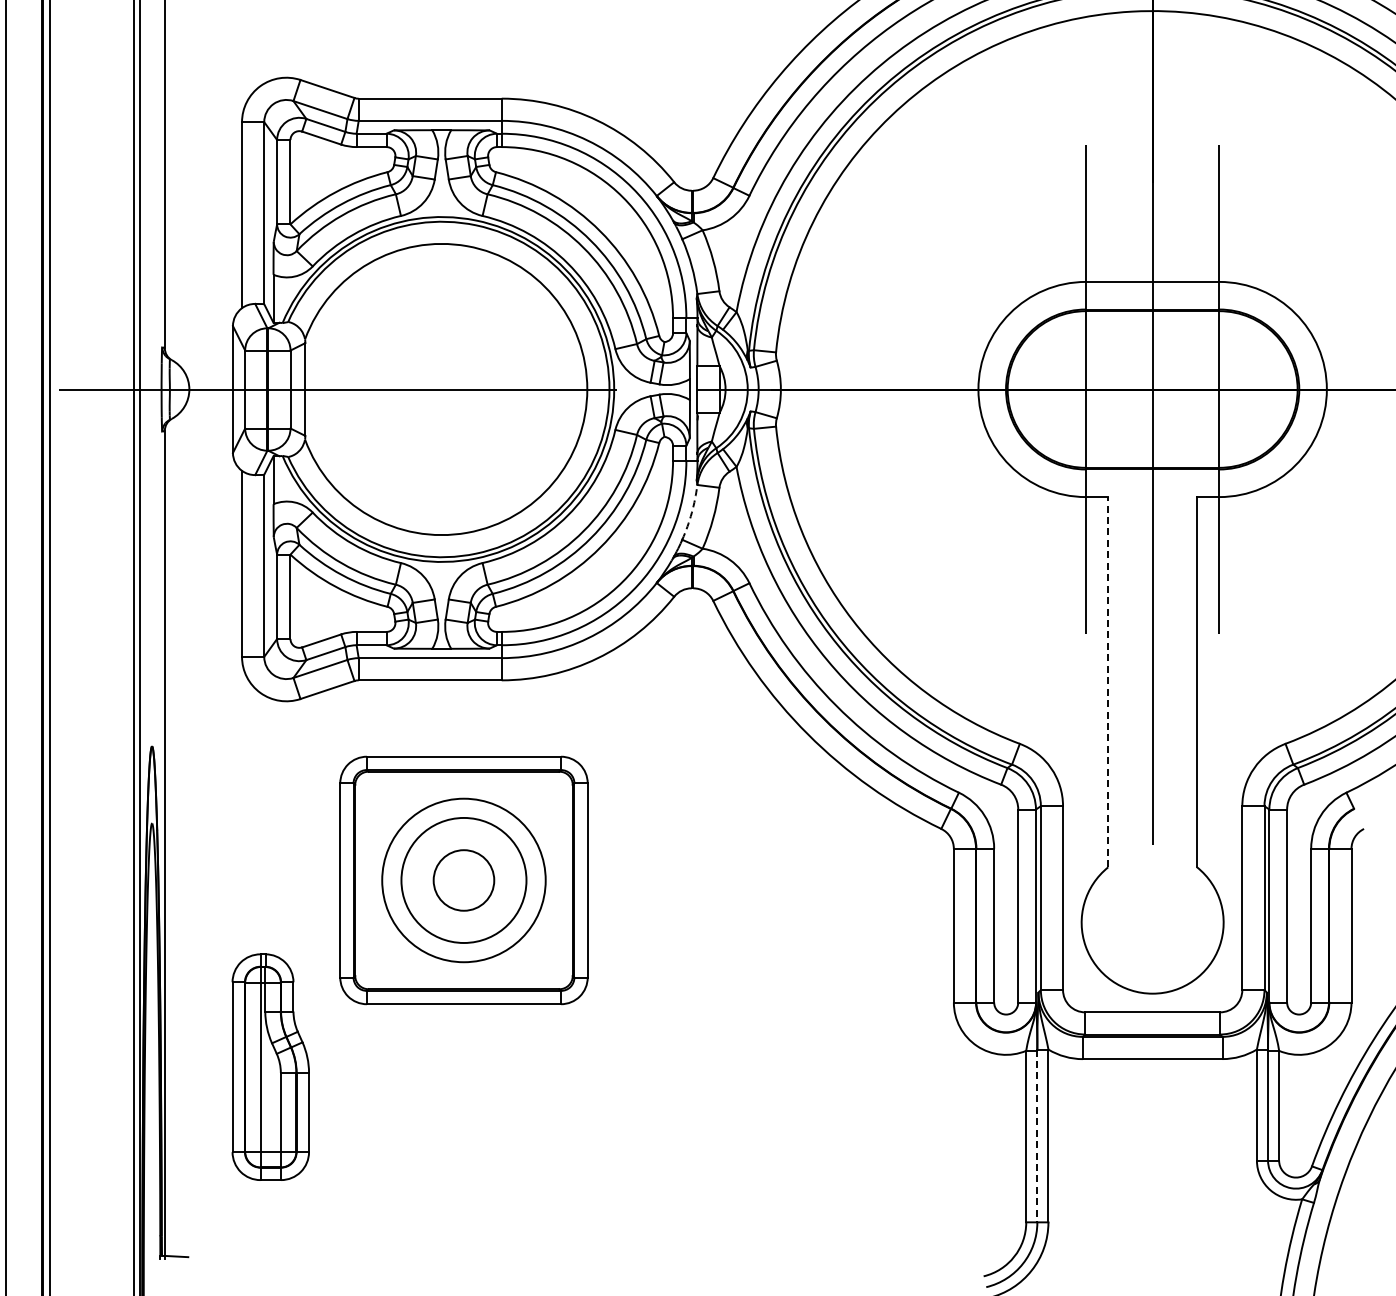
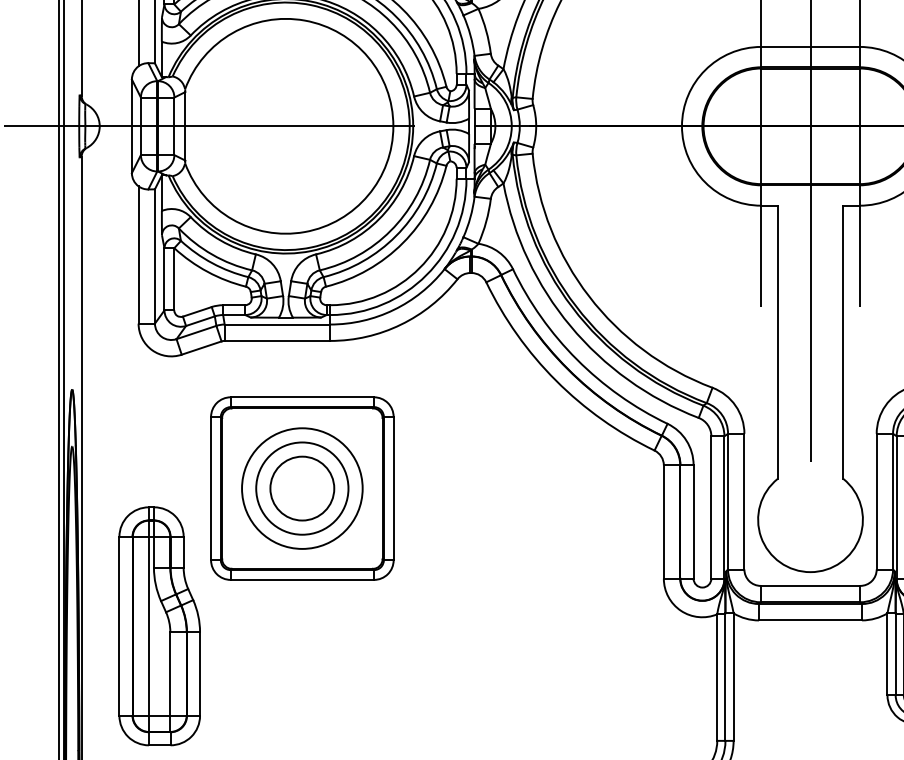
arc: (691, 512) -> (470, 217), dashed -> solid
line: (1108, 681) -> (777, 341), dashed -> solid
circle: (463, 880) -> (302, 488), size x1.43
part: (270, 1067) -> (159, 626), size x1.43
line: (1037, 1136) -> (725, 677), dashed -> solid

